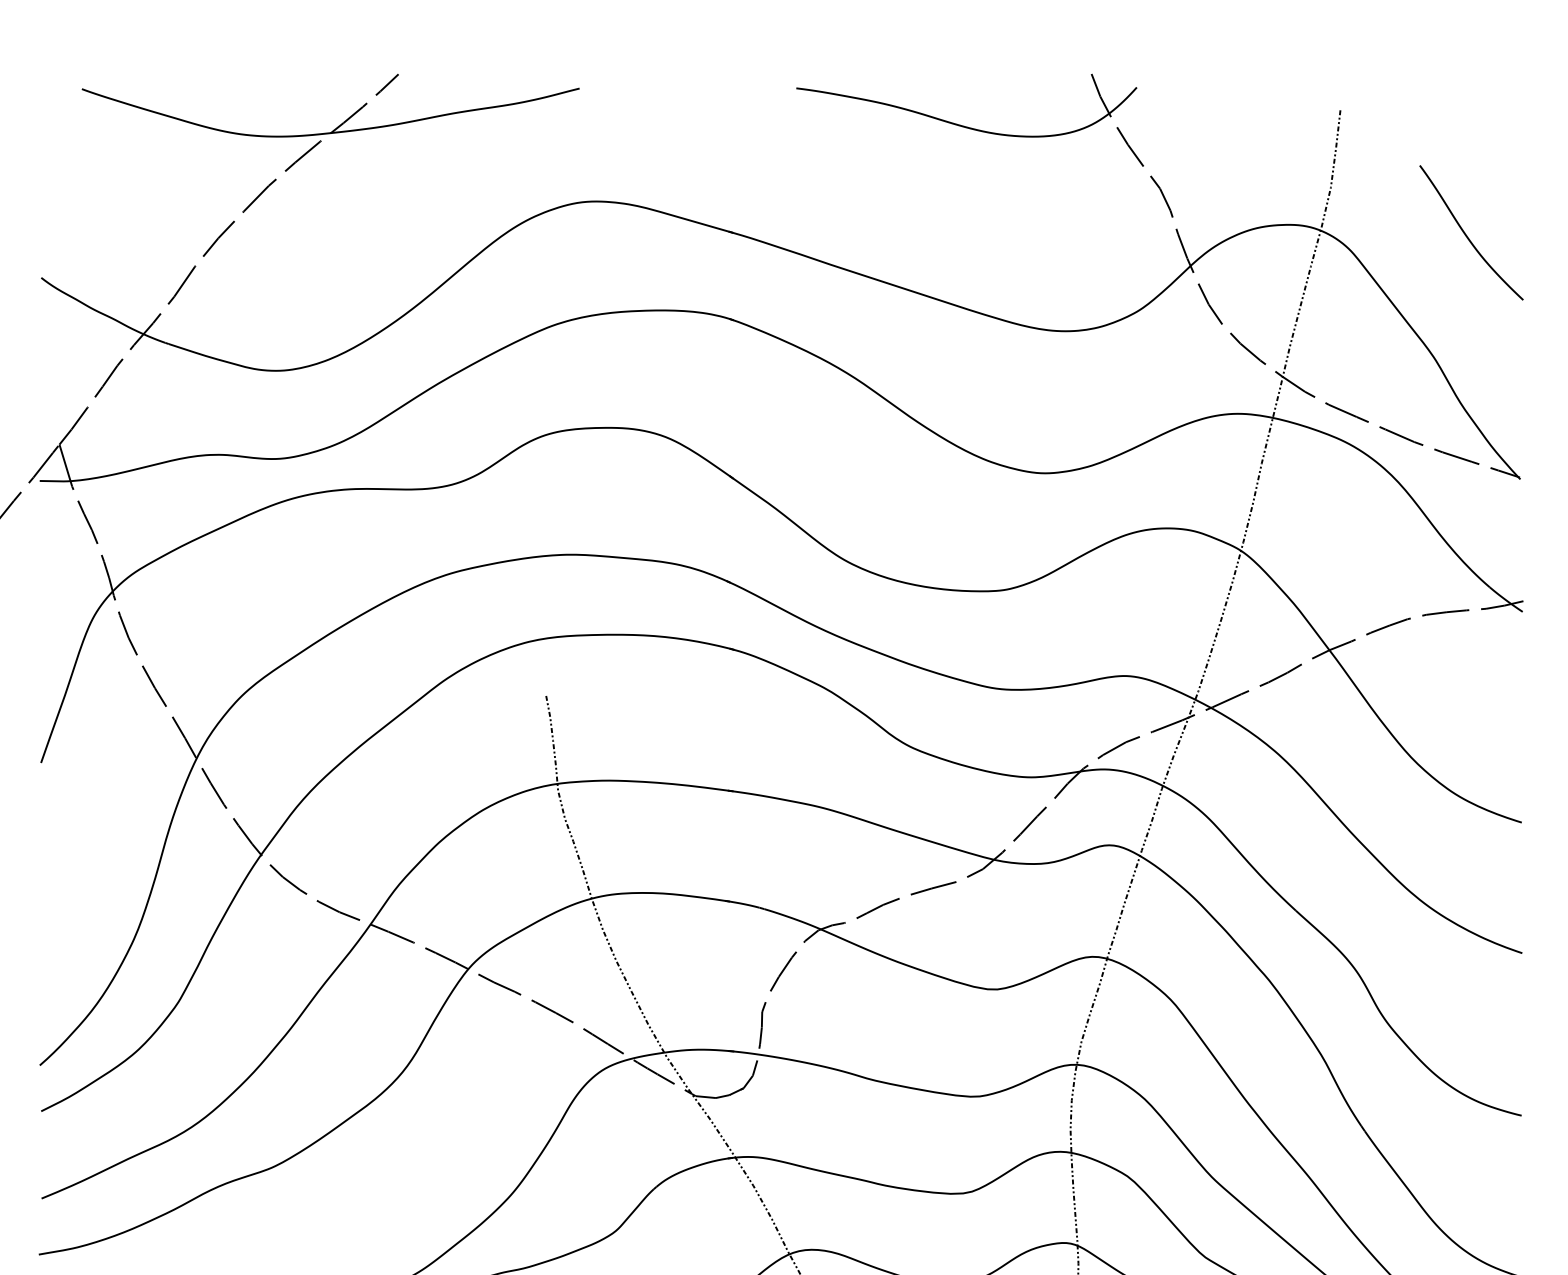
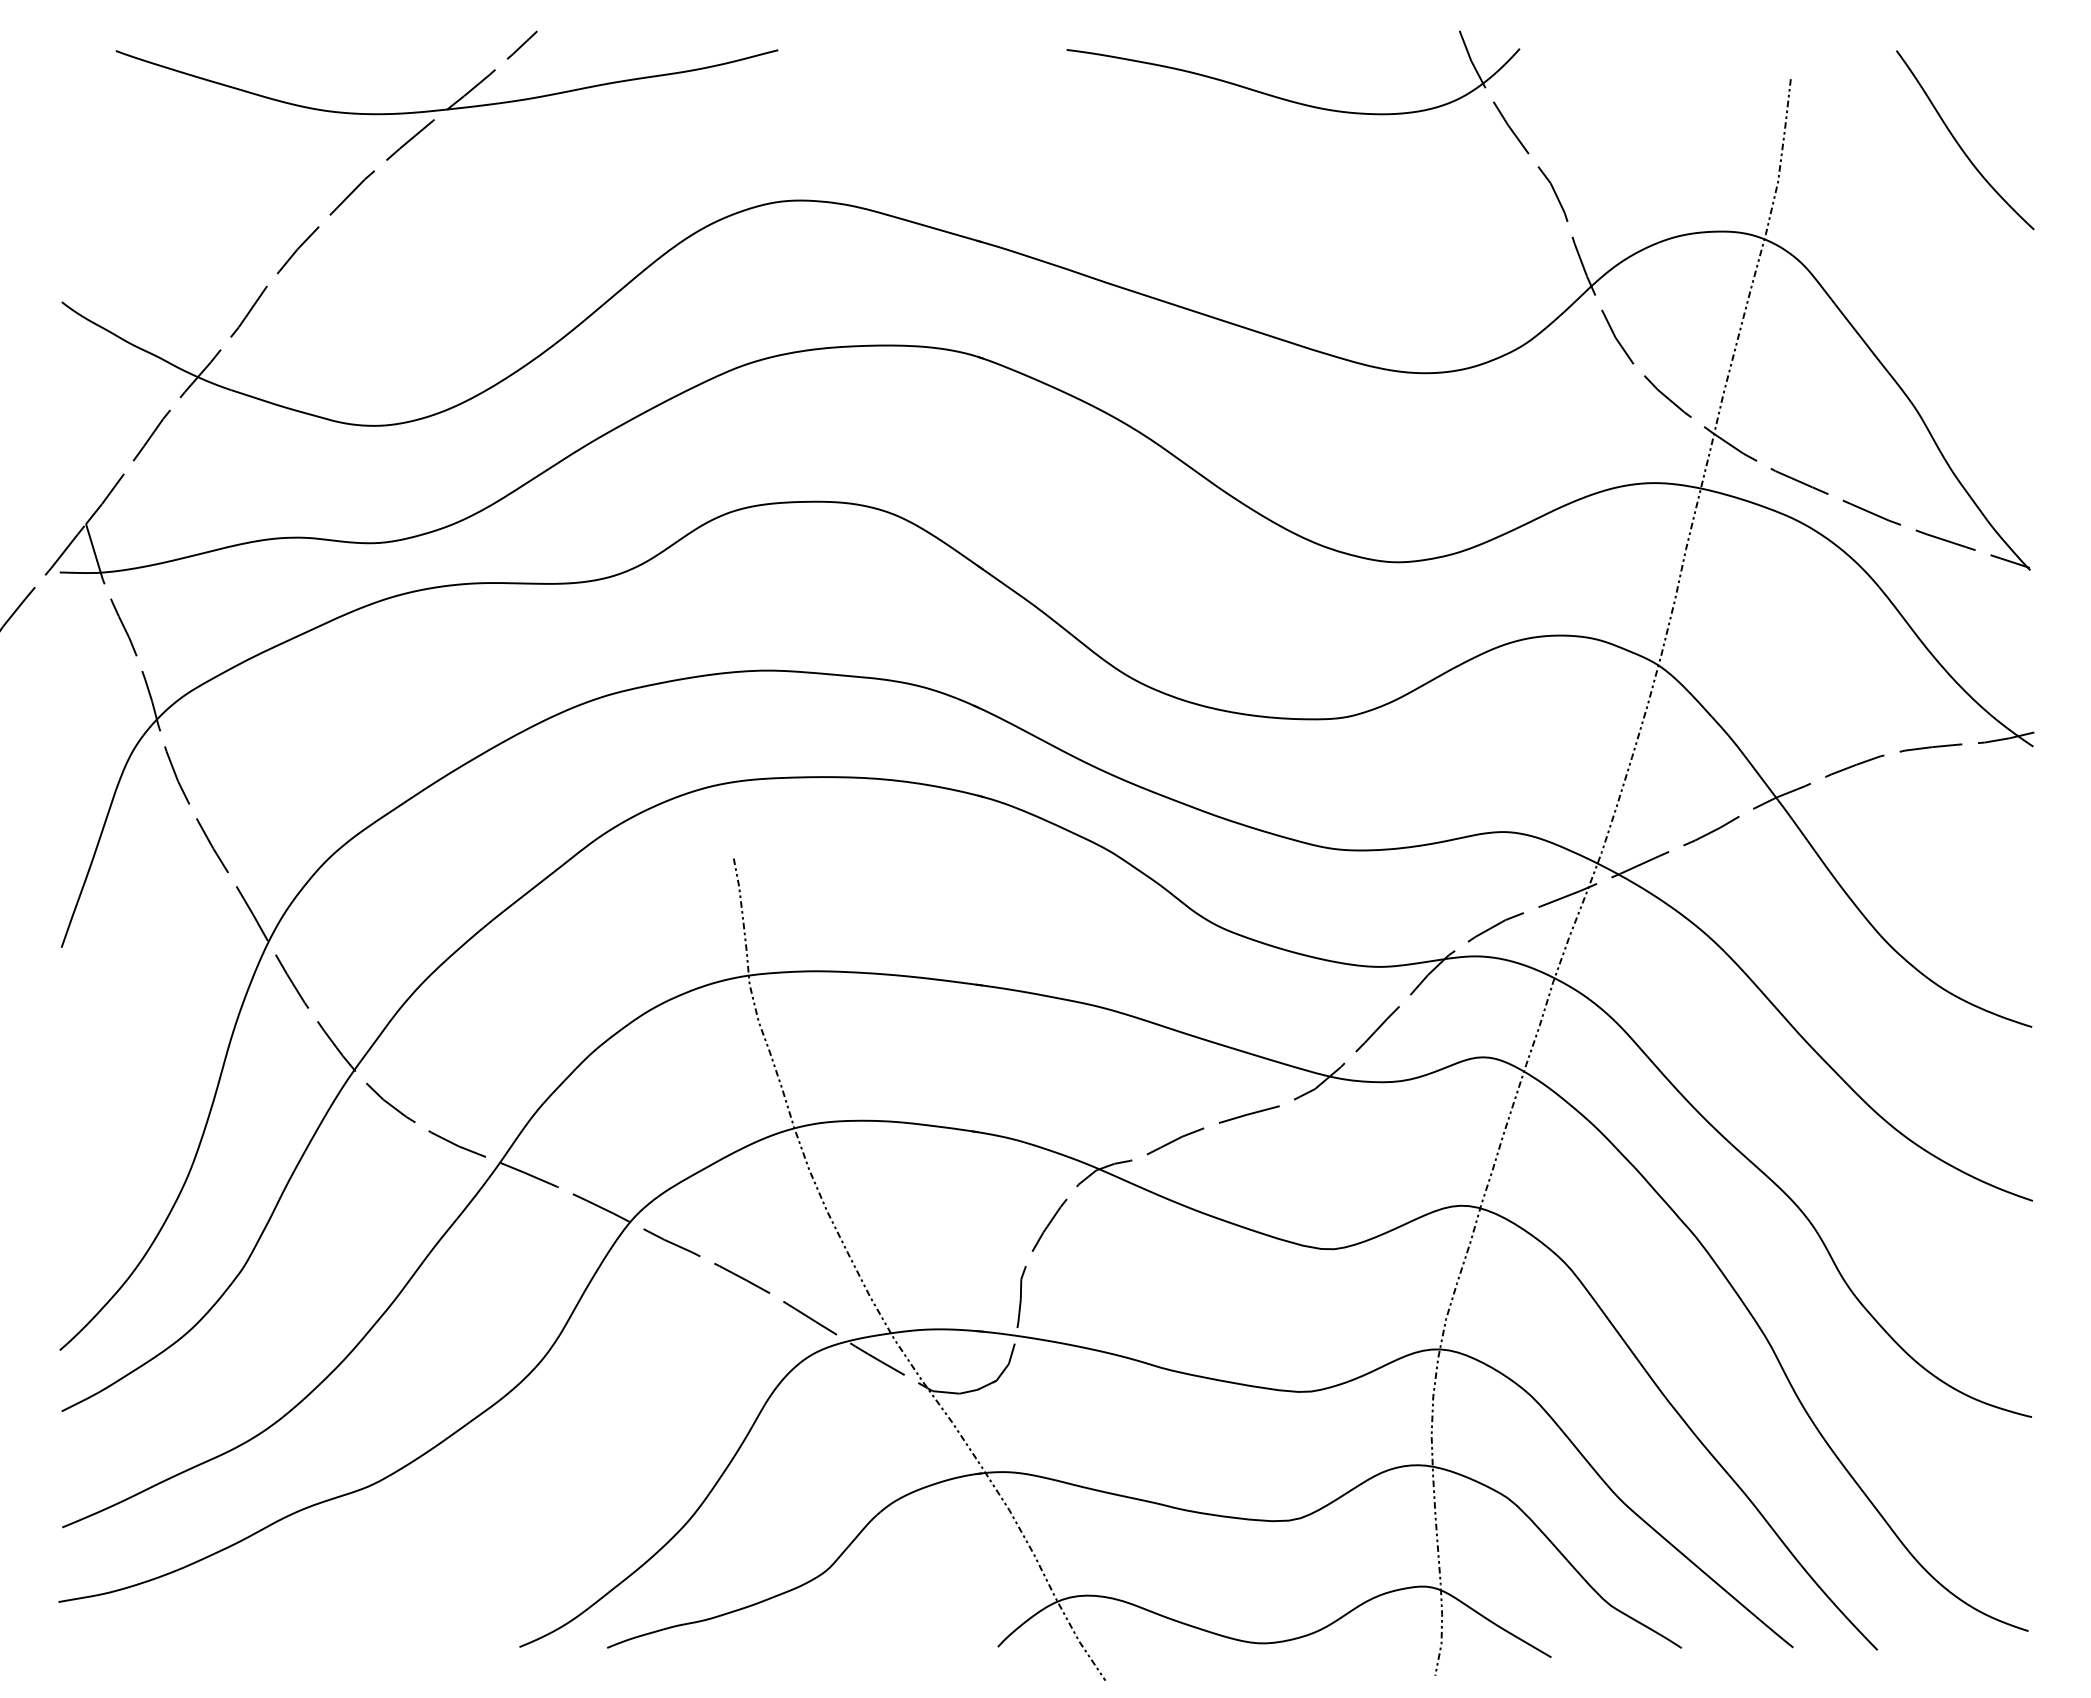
curve: (1467, 236) -> (1960, 145), moved

